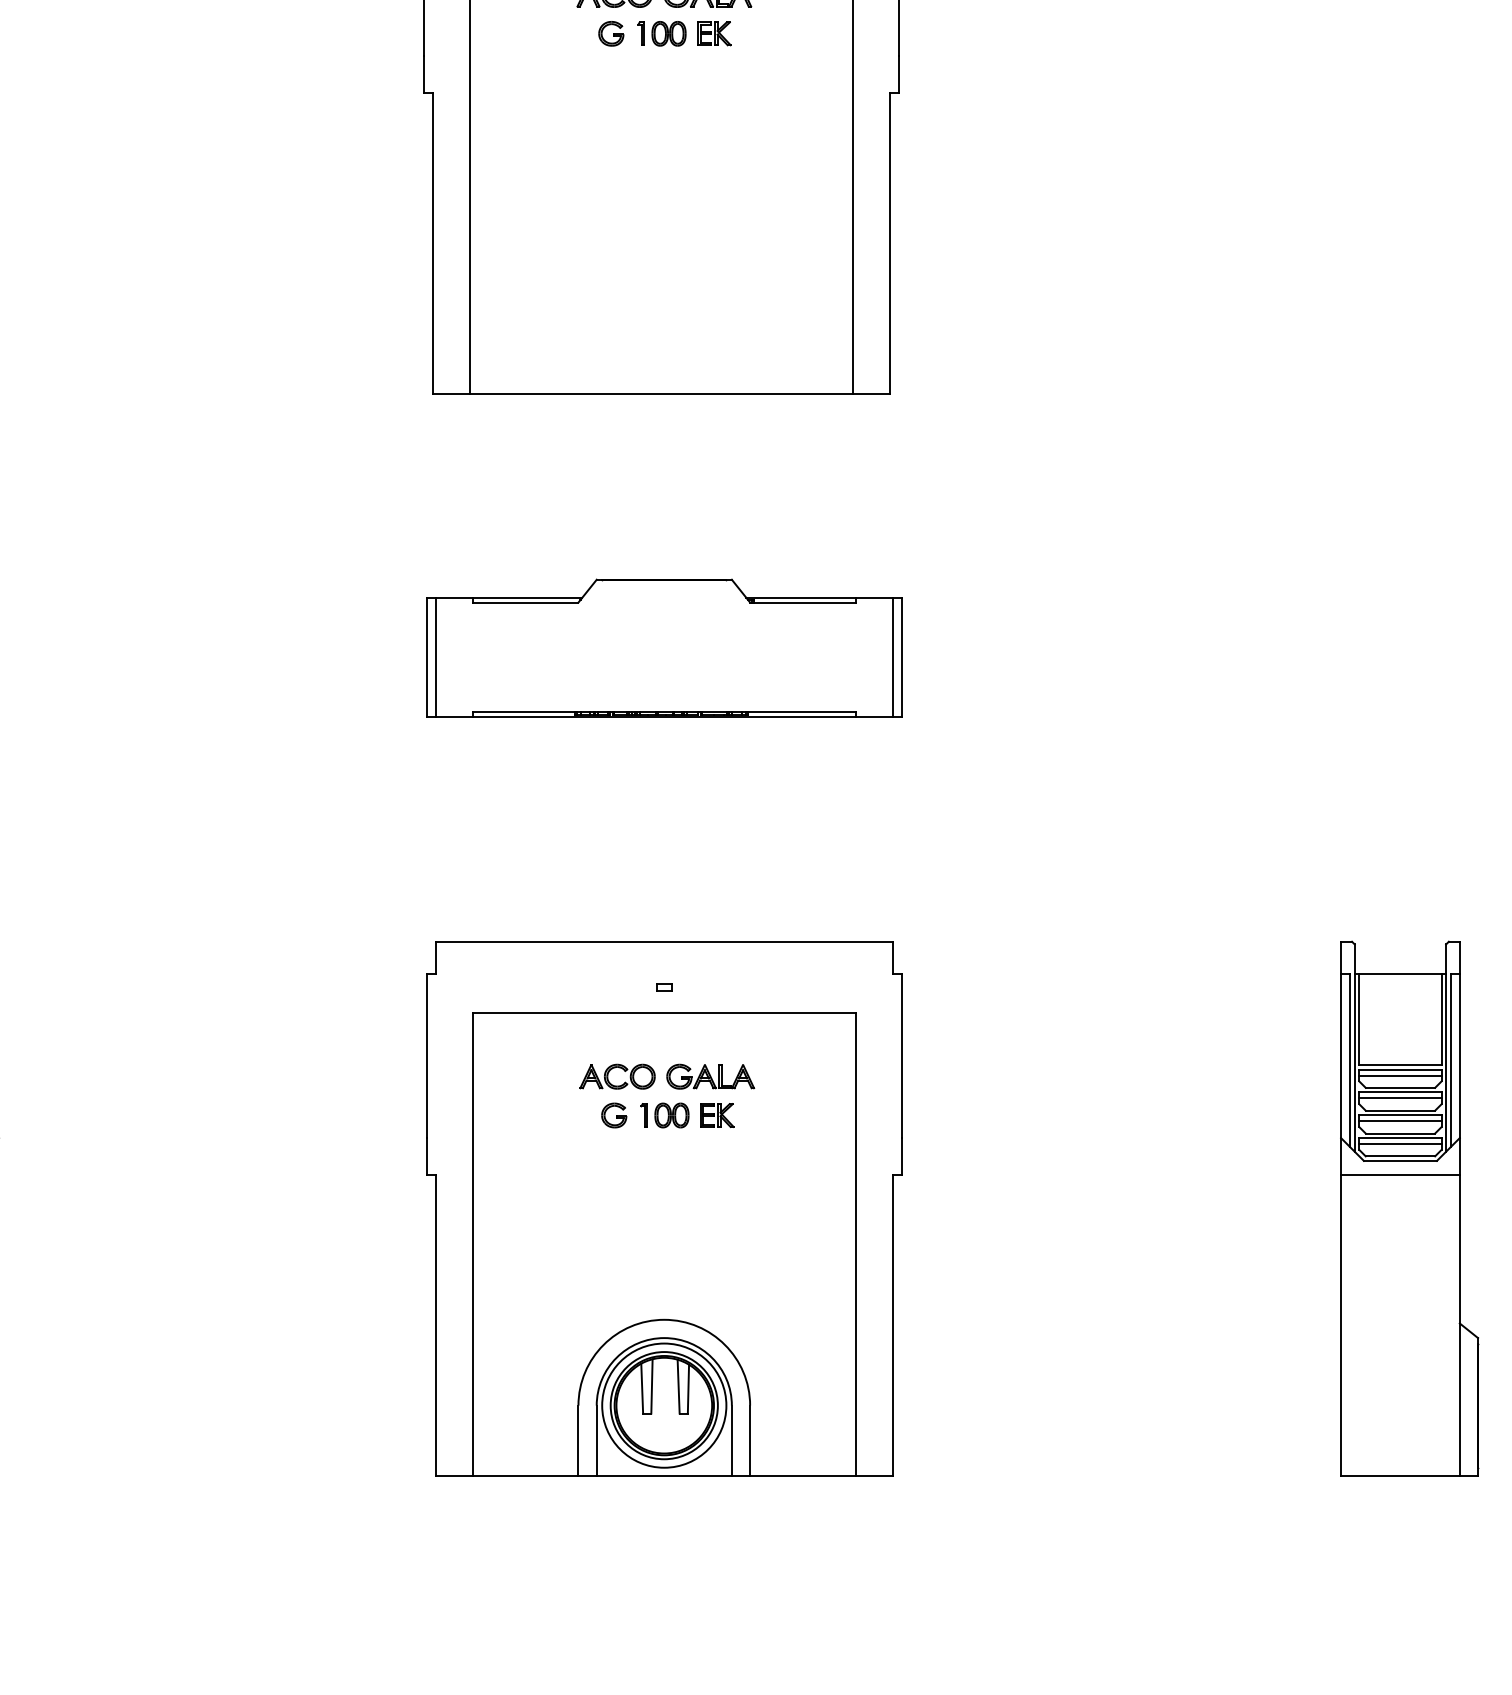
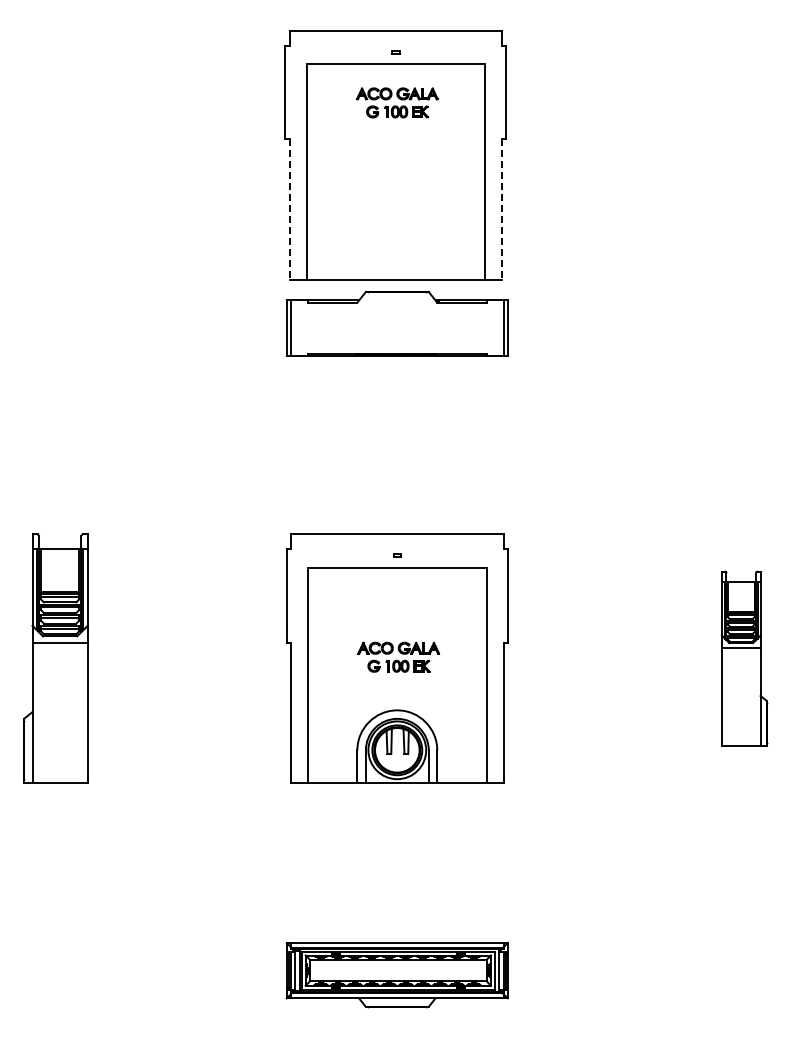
line: (432, 245) -> (289, 210), solid -> dashed
line: (890, 245) -> (502, 210), solid -> dashed
part: (664, 647) -> (397, 323), moved
part: (666, 1094) -> (398, 656), moved
part: (1410, 1208) -> (744, 658), size x0.7

